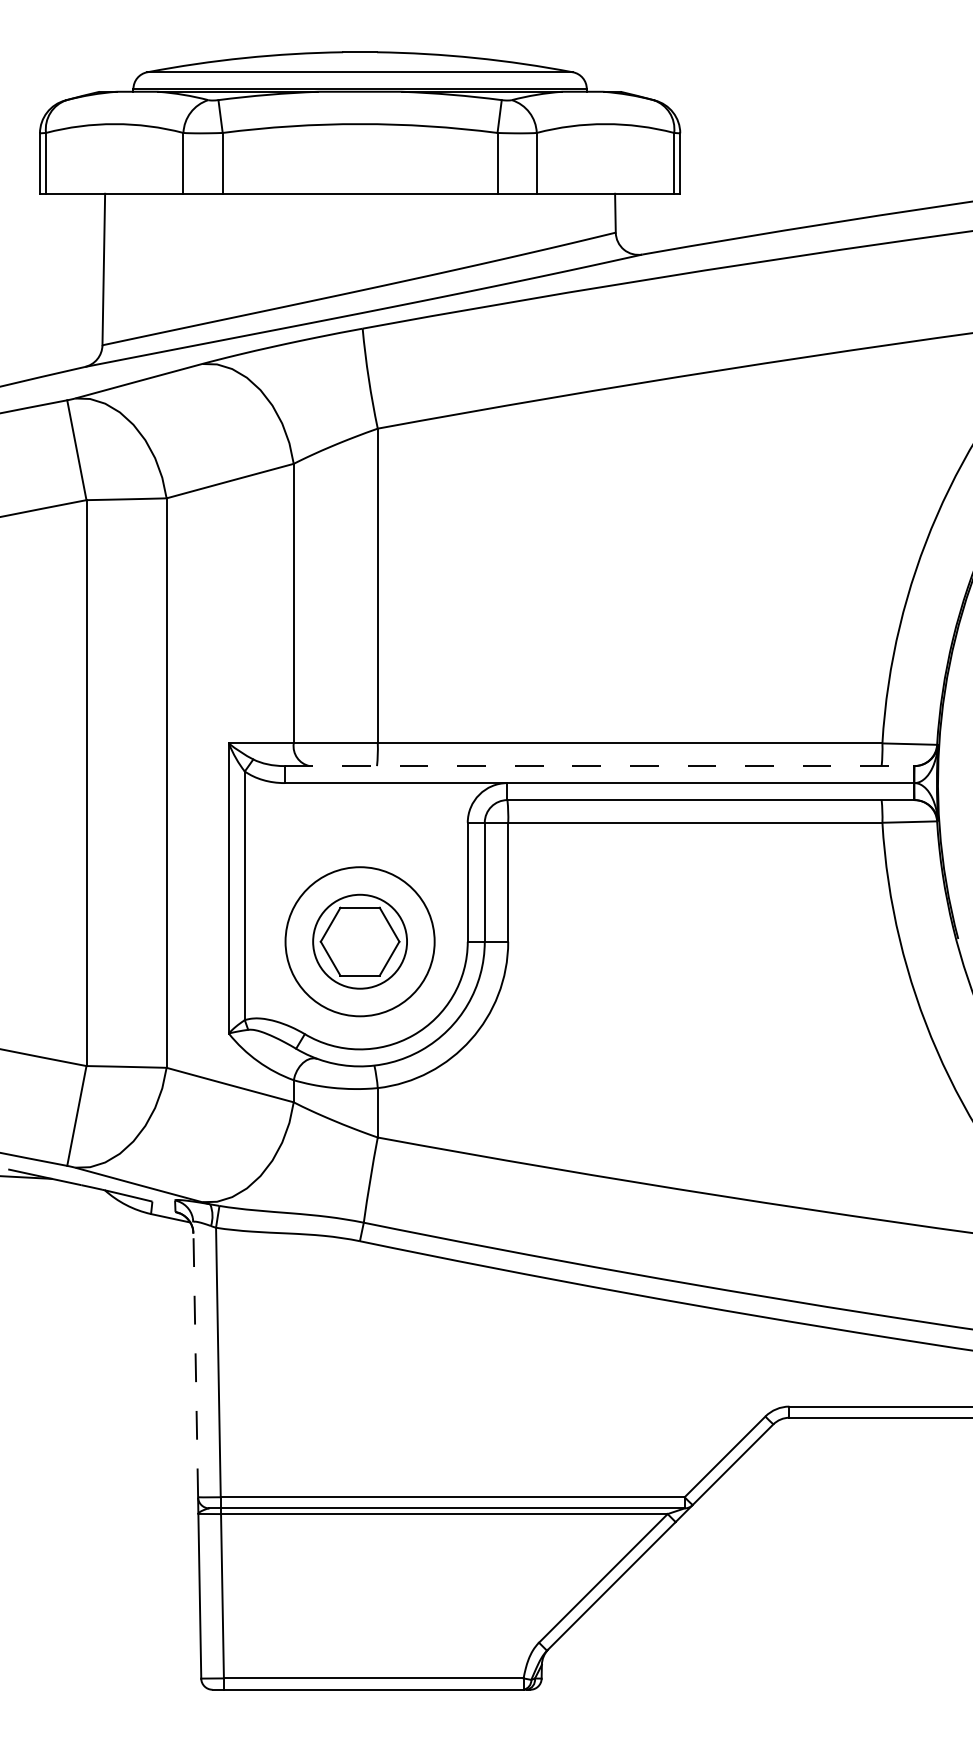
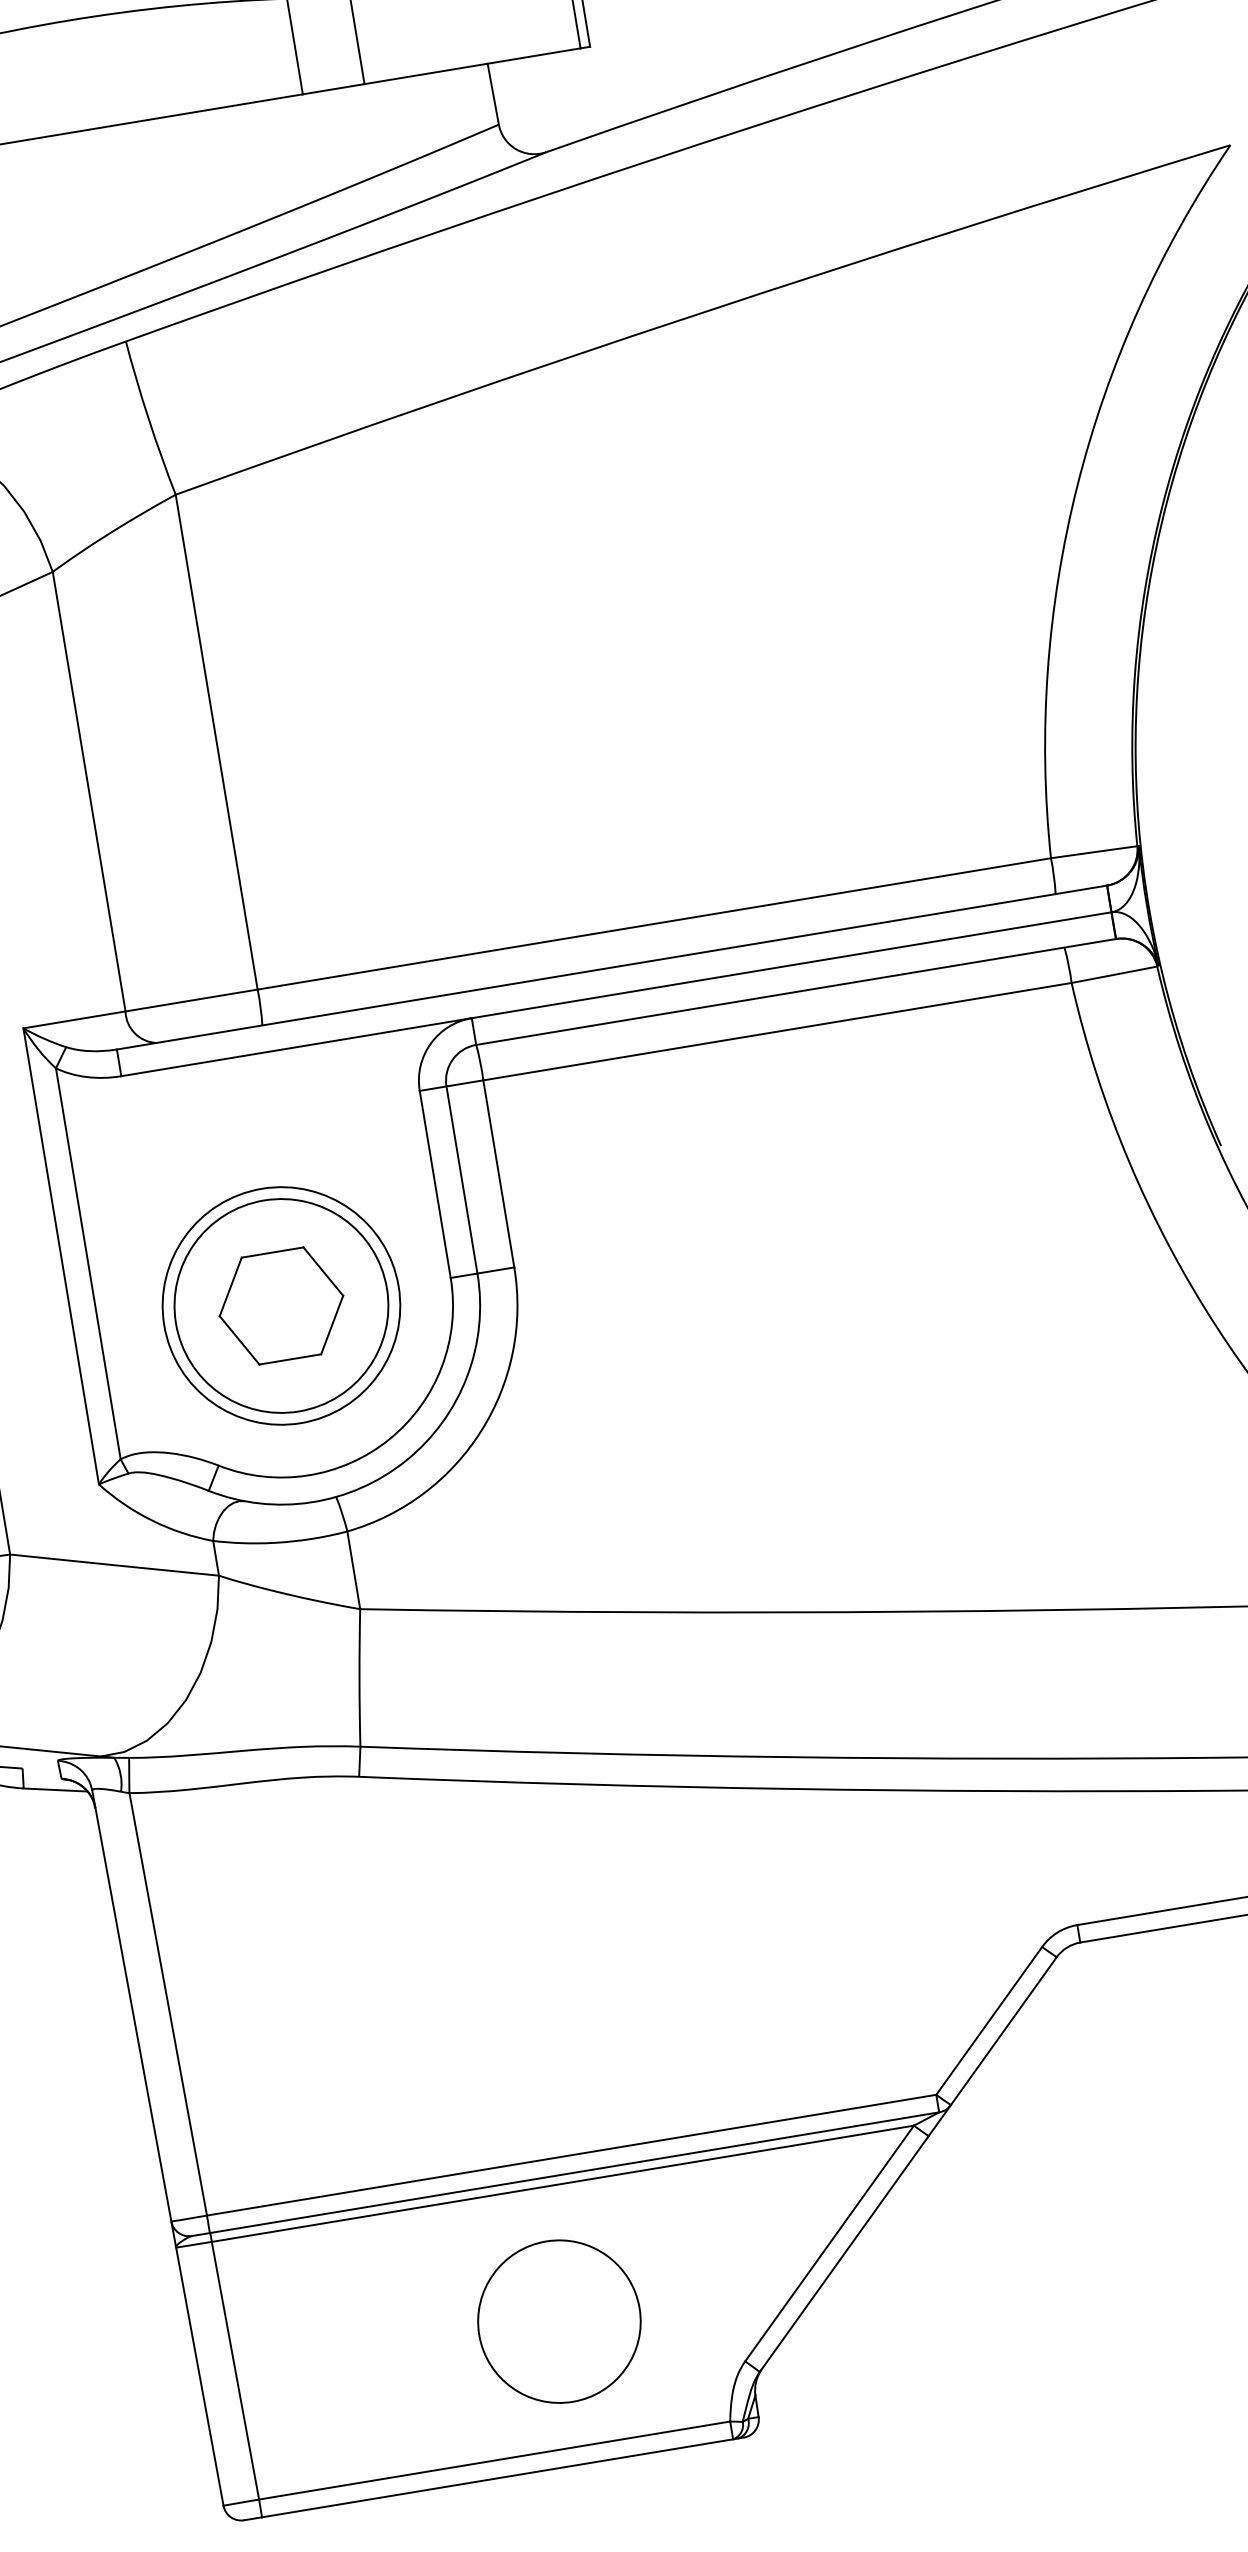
line: (599, 766) -> (612, 968), dashed -> solid
circle: (360, 941) -> (282, 1305), size x1.43
line: (195, 1359) -> (131, 2005), dashed -> solid
circle: (427, 1598) -> (558, 2320), added

